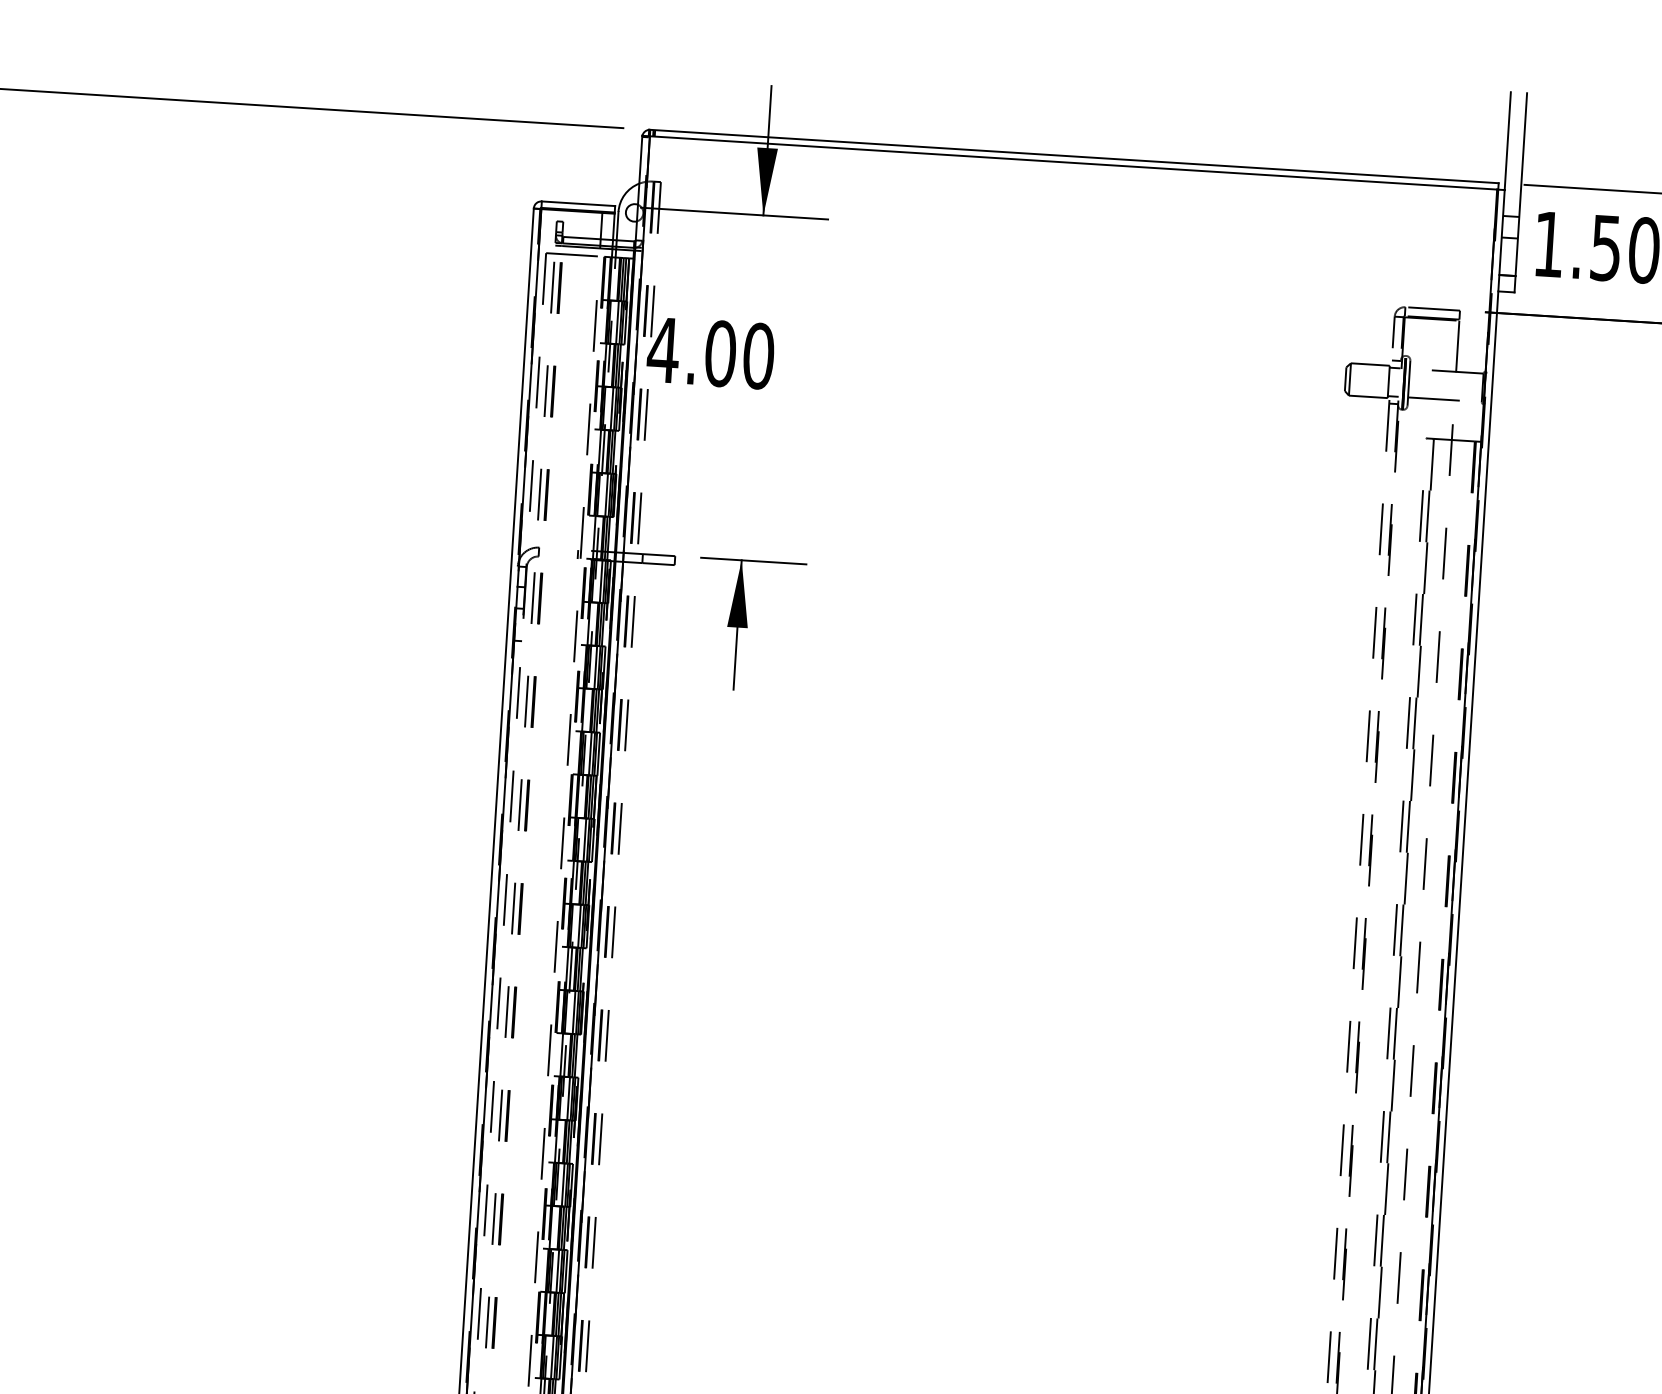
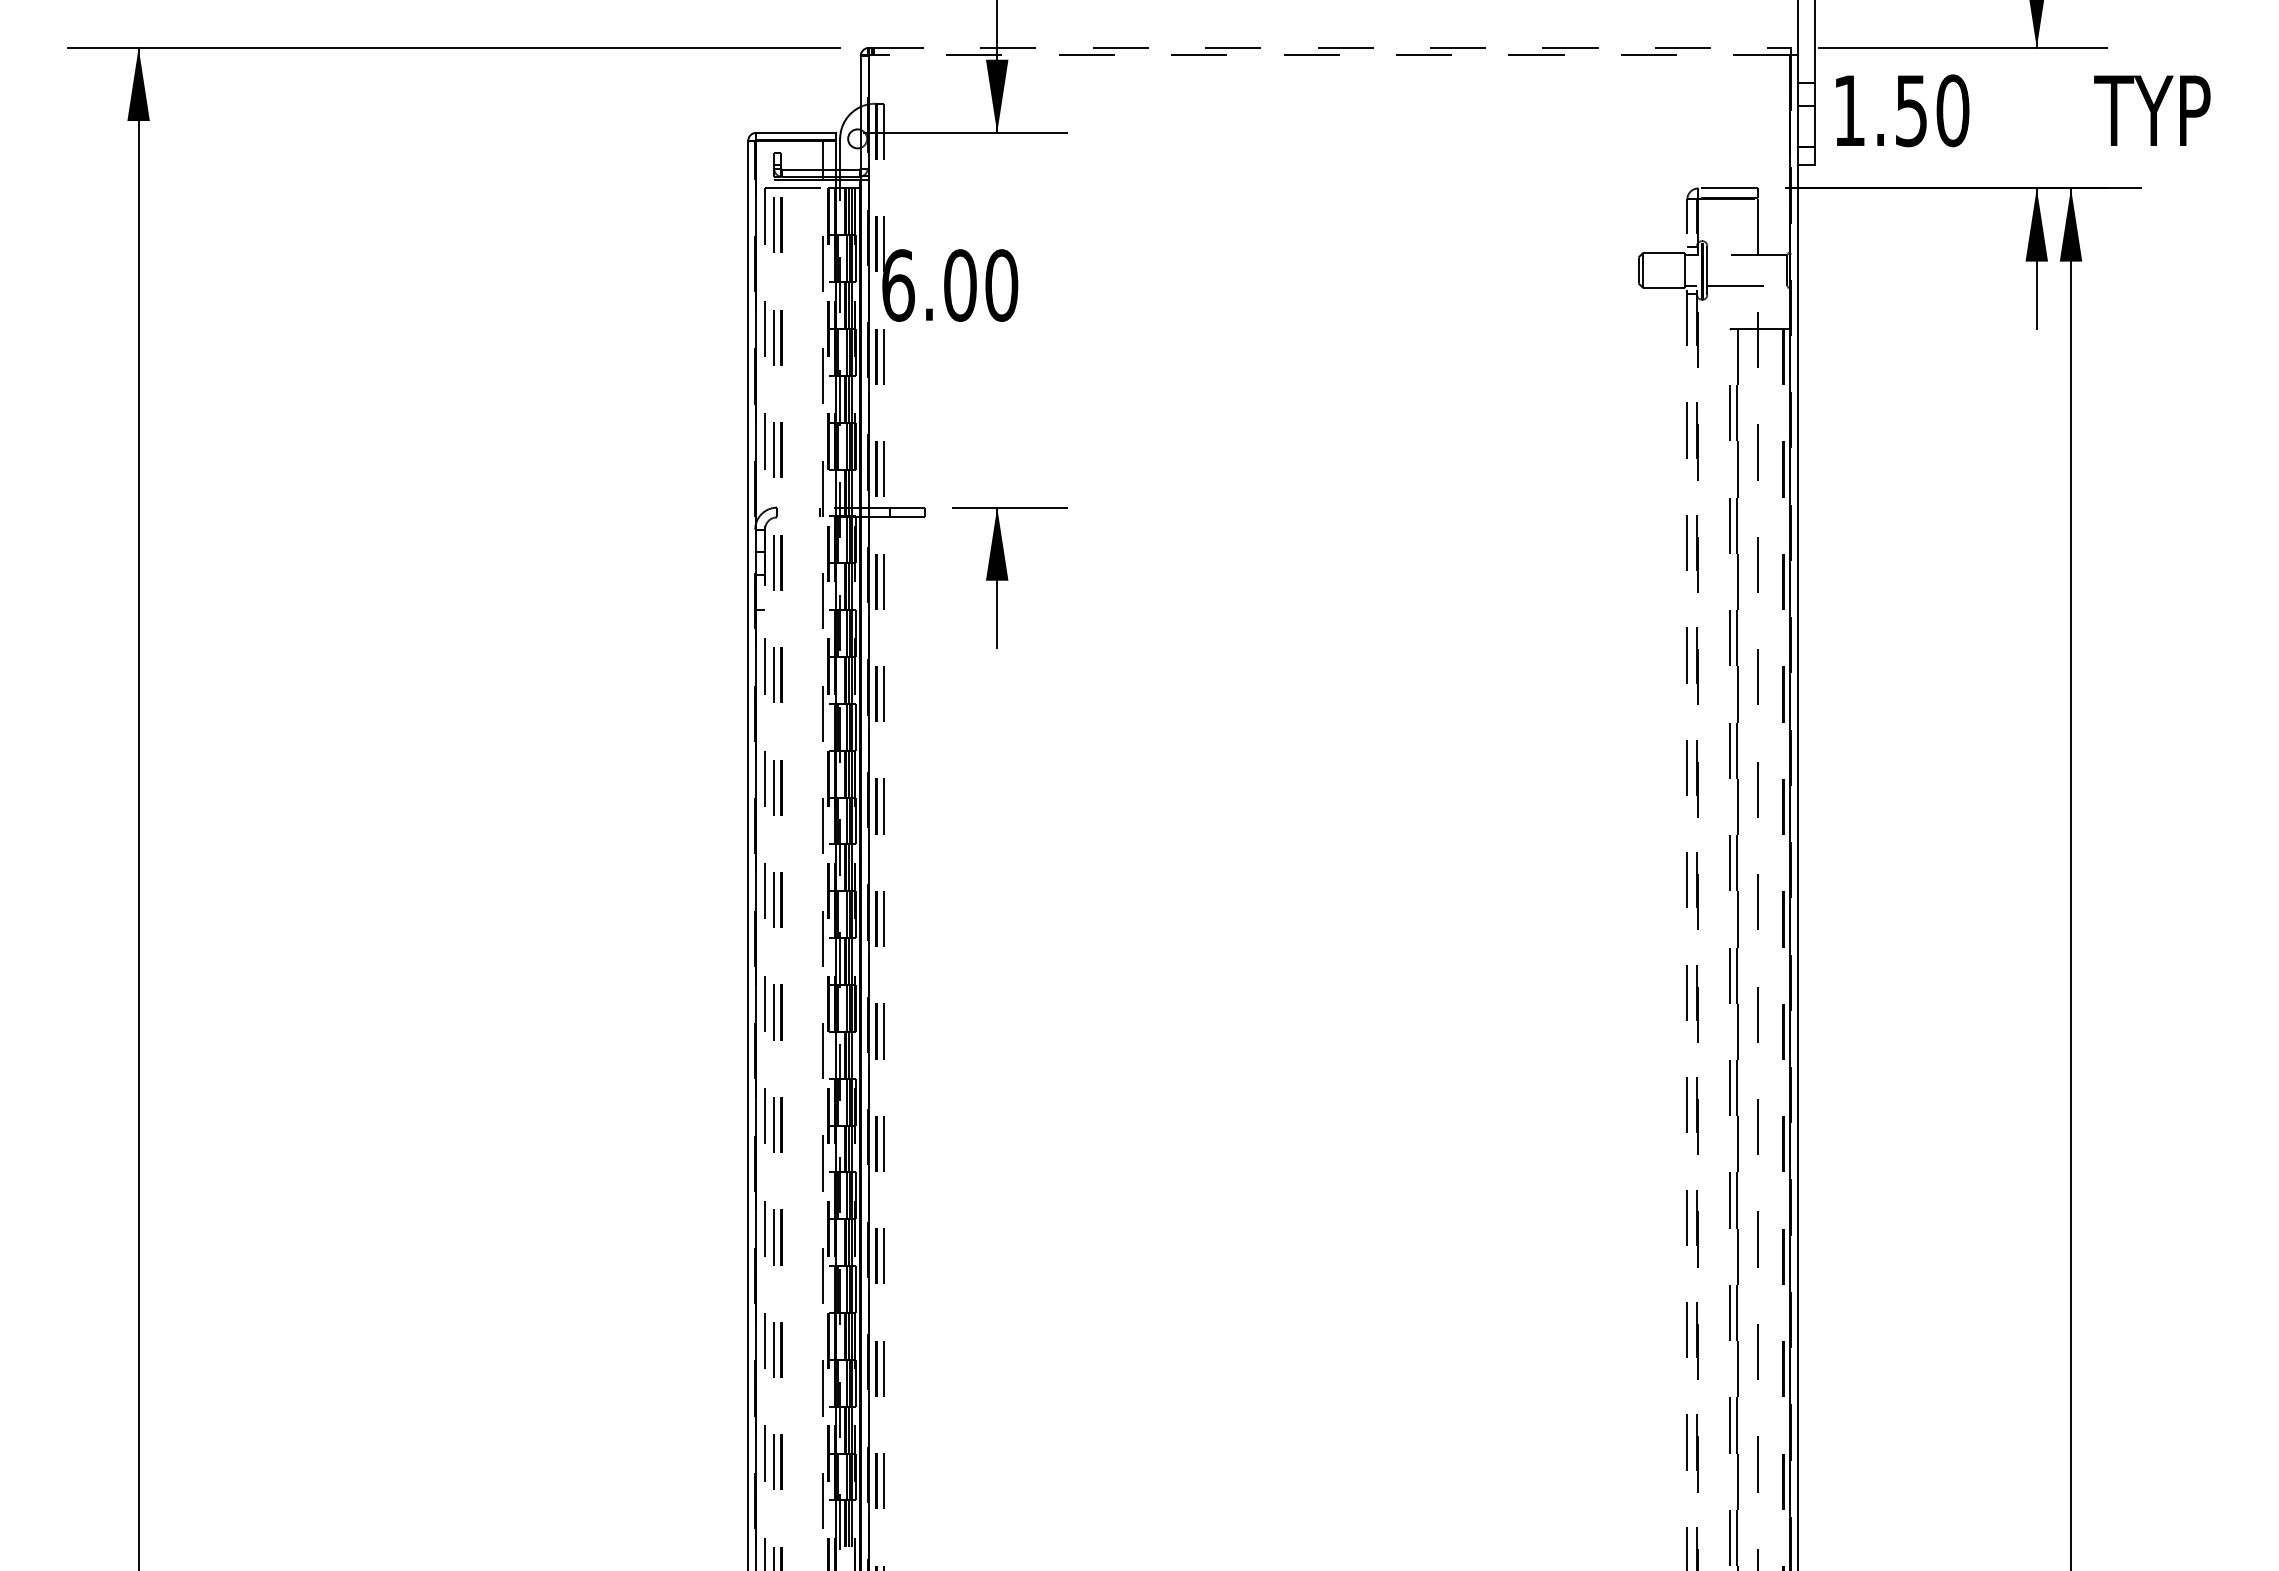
line: (1074, 156) -> (1329, 47), solid -> dashed
line: (1072, 162) -> (1328, 54), solid -> dashed
text: (663, 350) -> (898, 285), 4.00 -> 6.00

